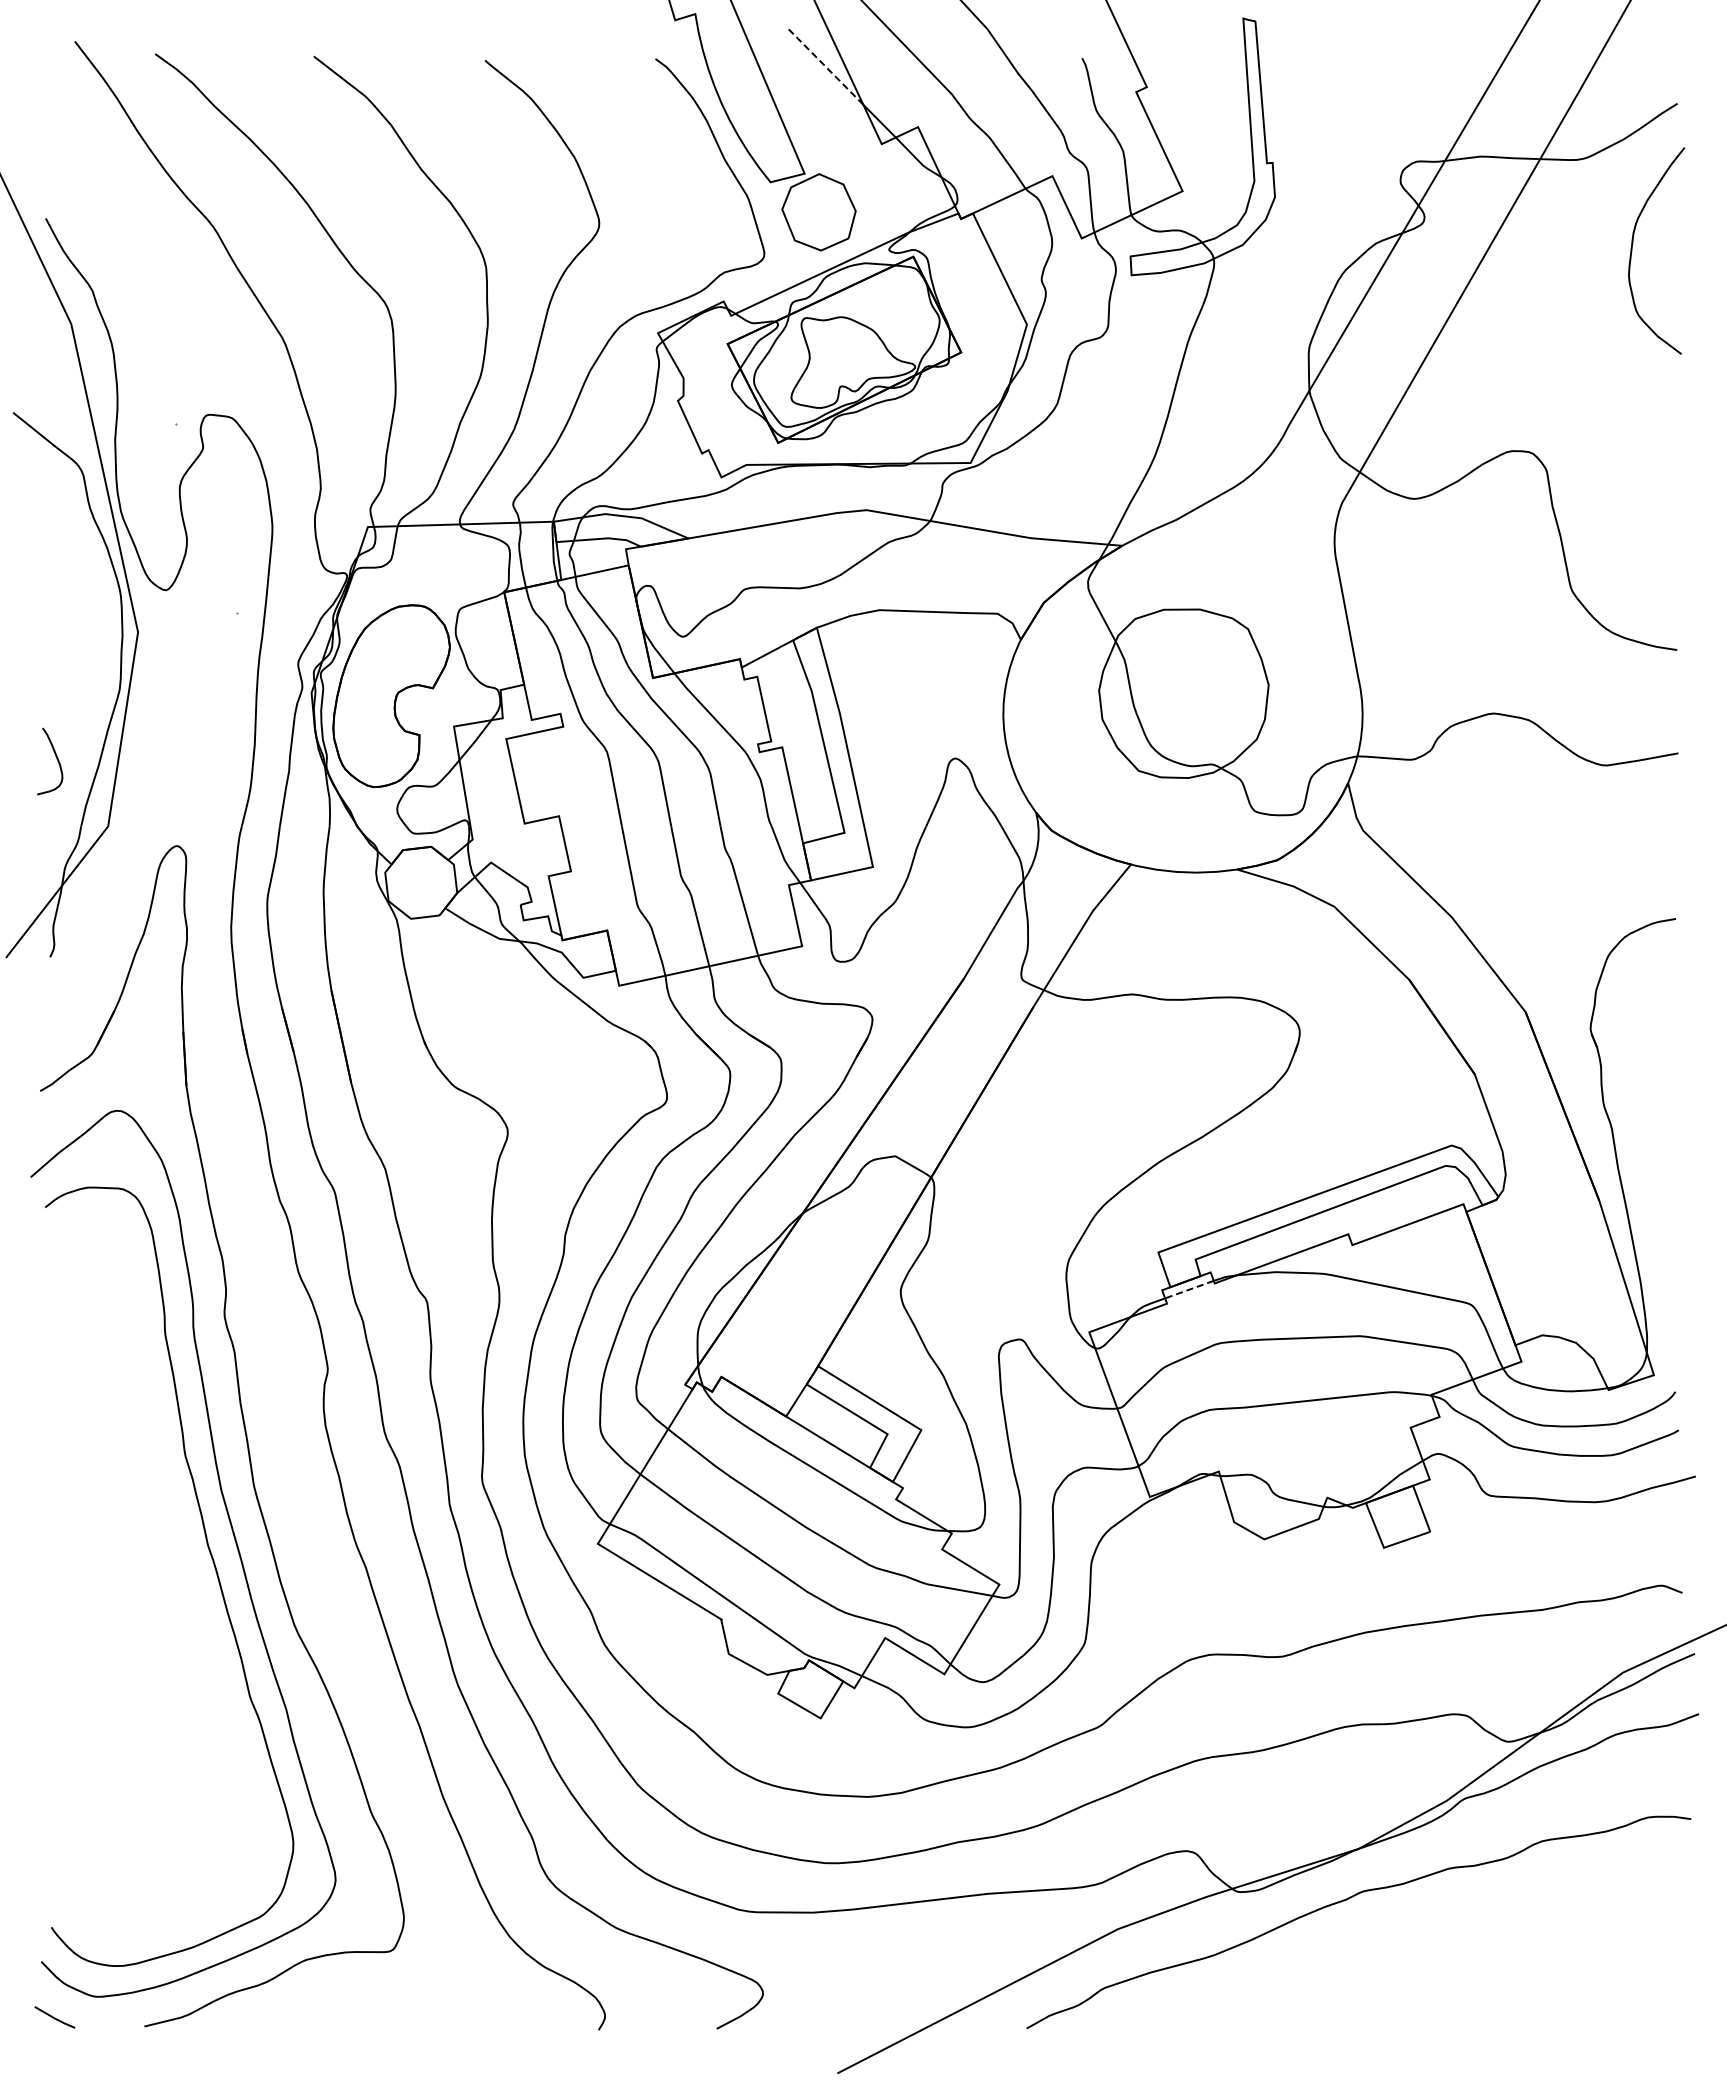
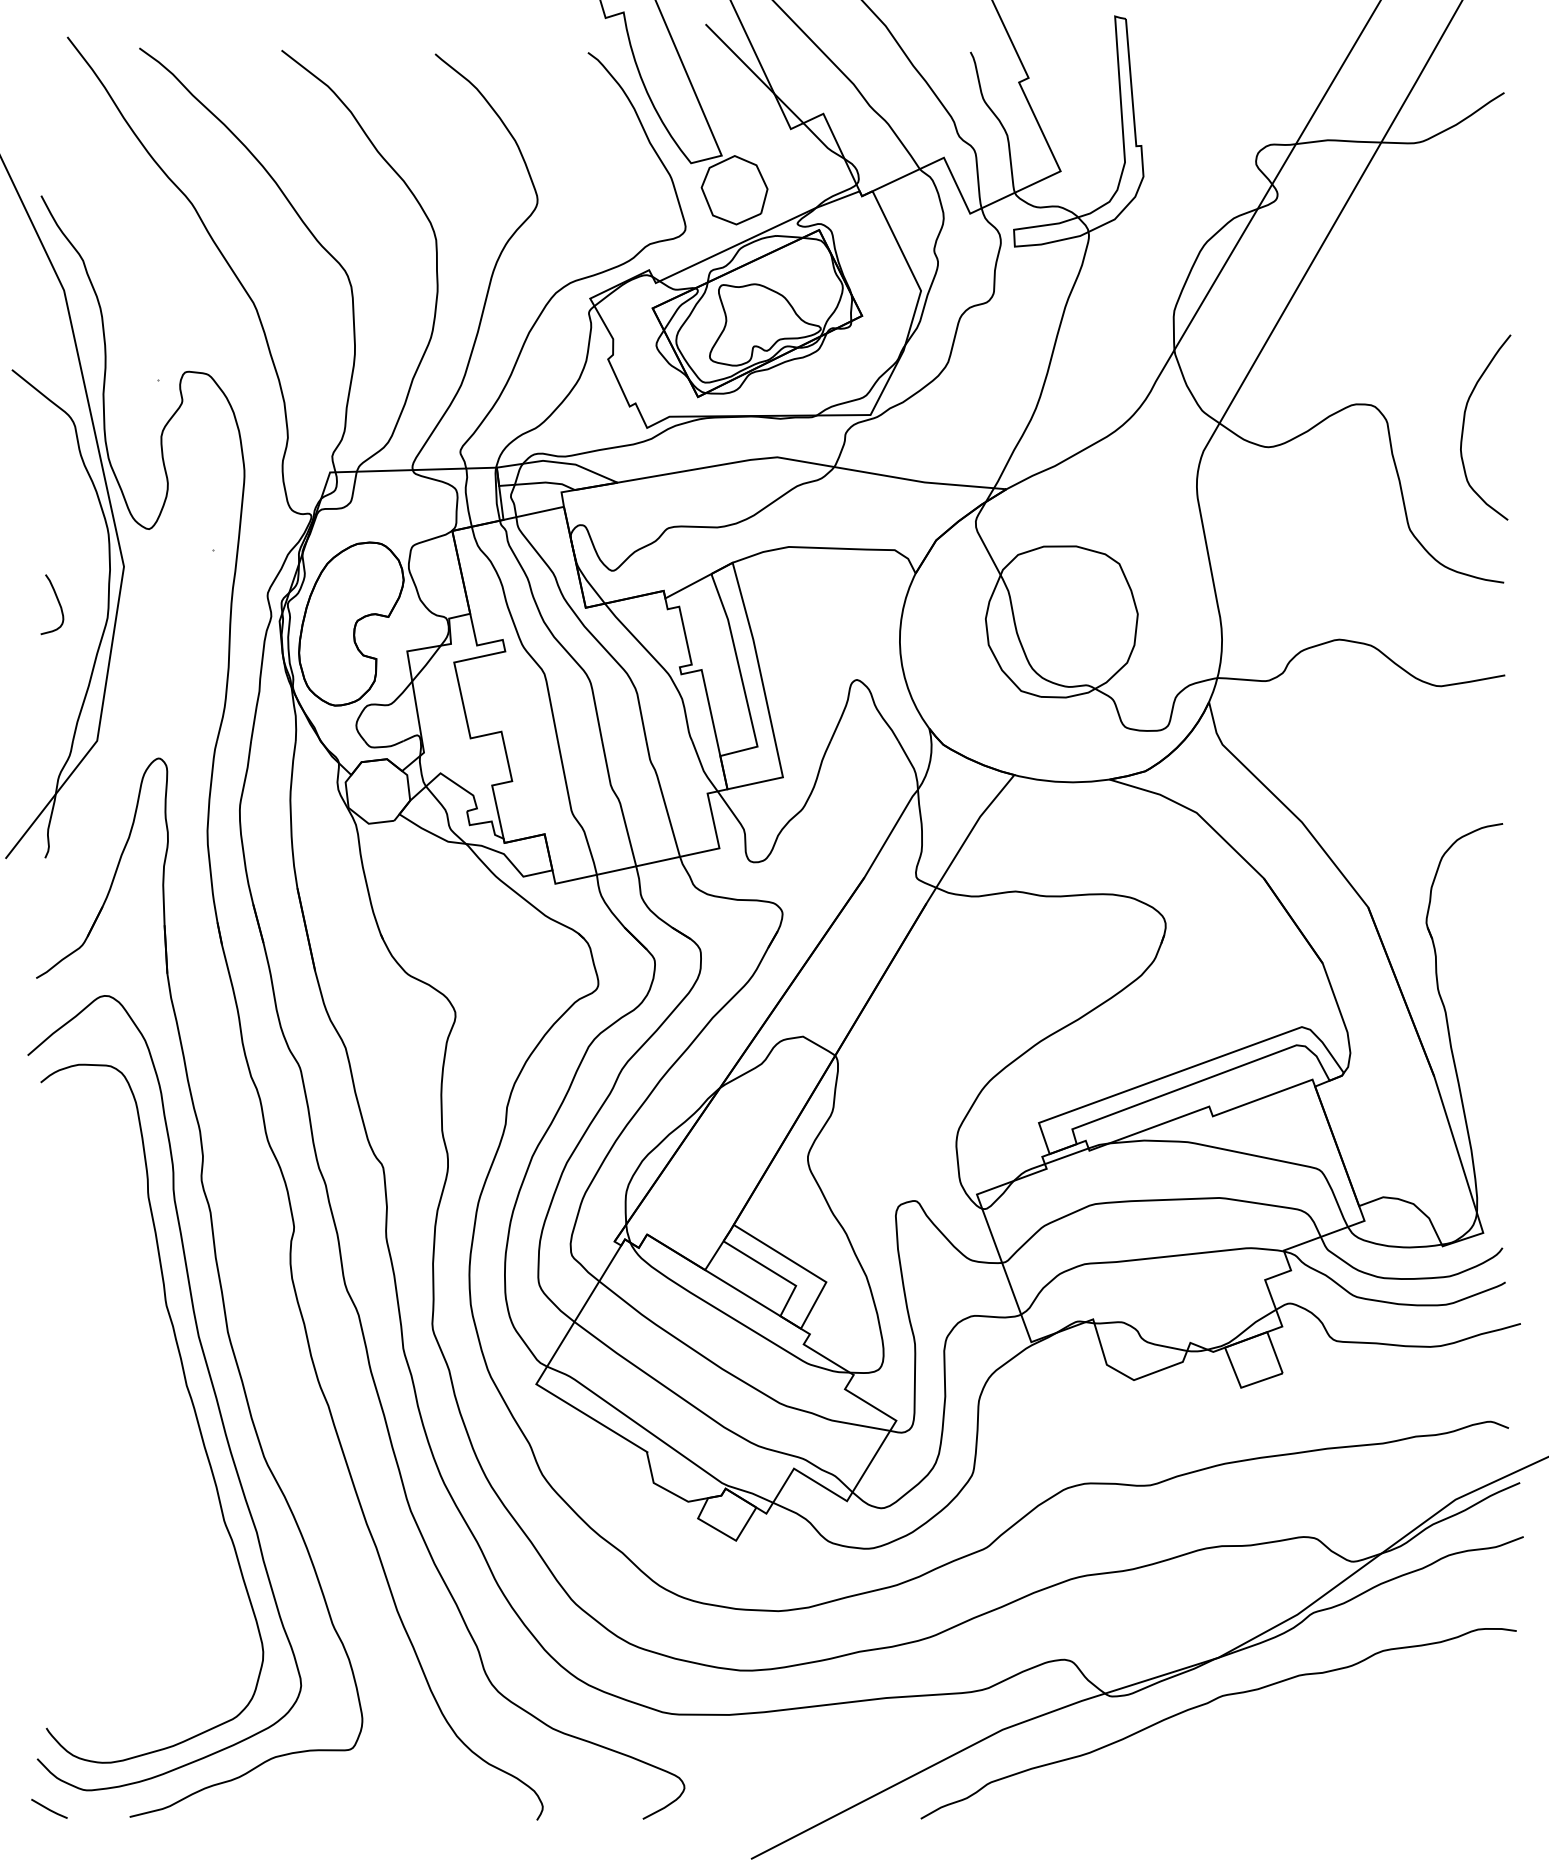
line: (824, 65) -> (739, 58), dashed -> solid
curve: (1632, 250) -> (1464, 427), moved
curve: (56, 759) -> (58, 602), moved
line: (1189, 1289) -> (1066, 1156), dashed -> solid

